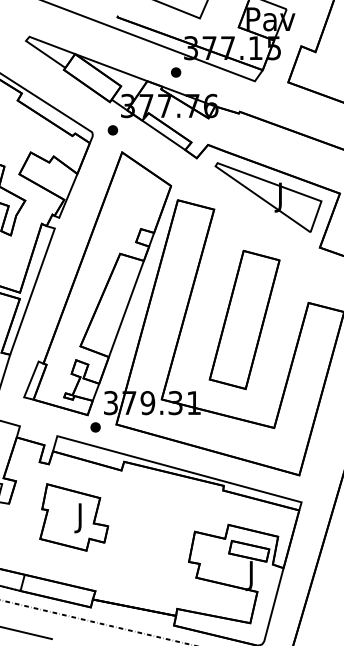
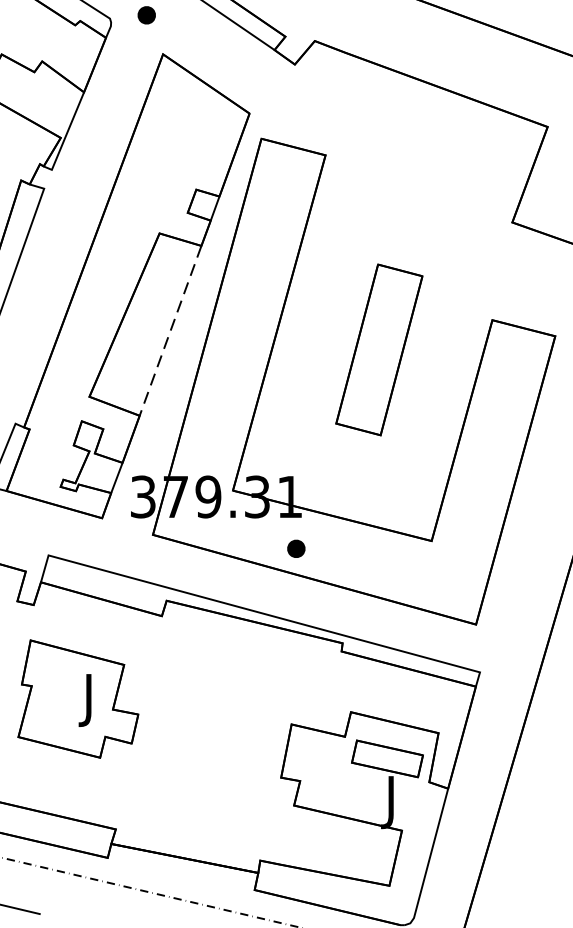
part: (268, 197) -> (421, 133), removed
line: (126, 309) -> (170, 331), solid -> dashed
part: (244, 319) -> (379, 349), size x0.7
part: (95, 427) -> (296, 548), moved

